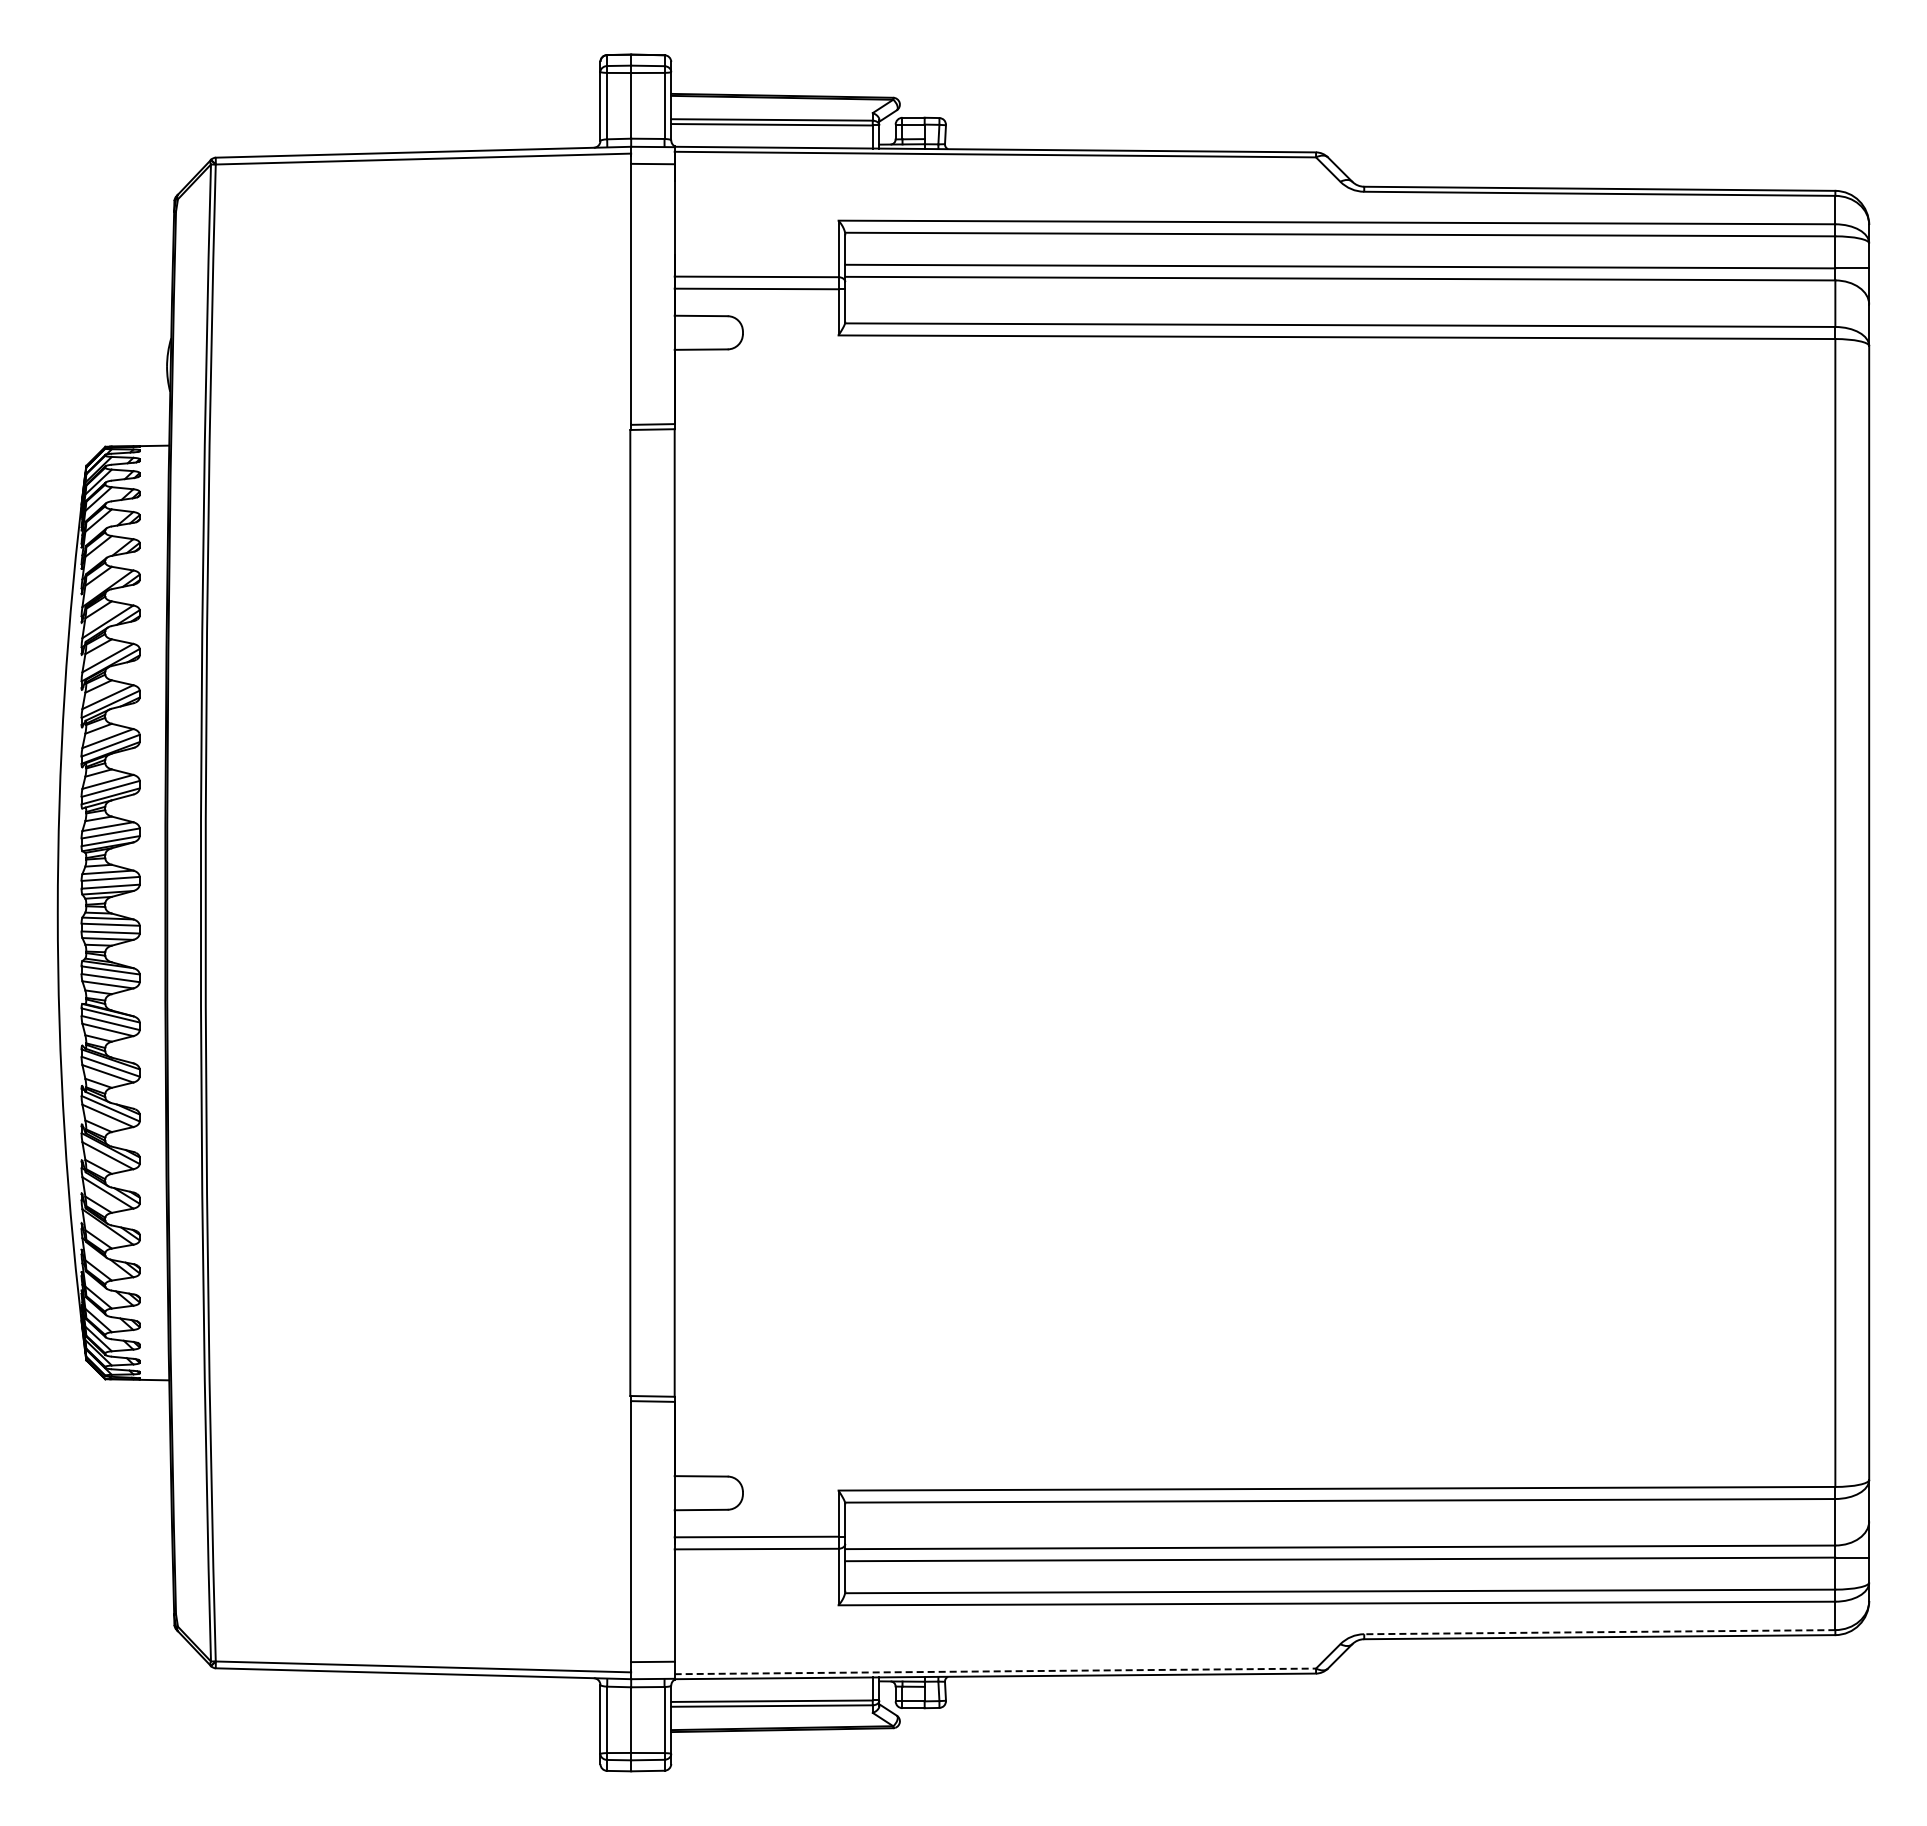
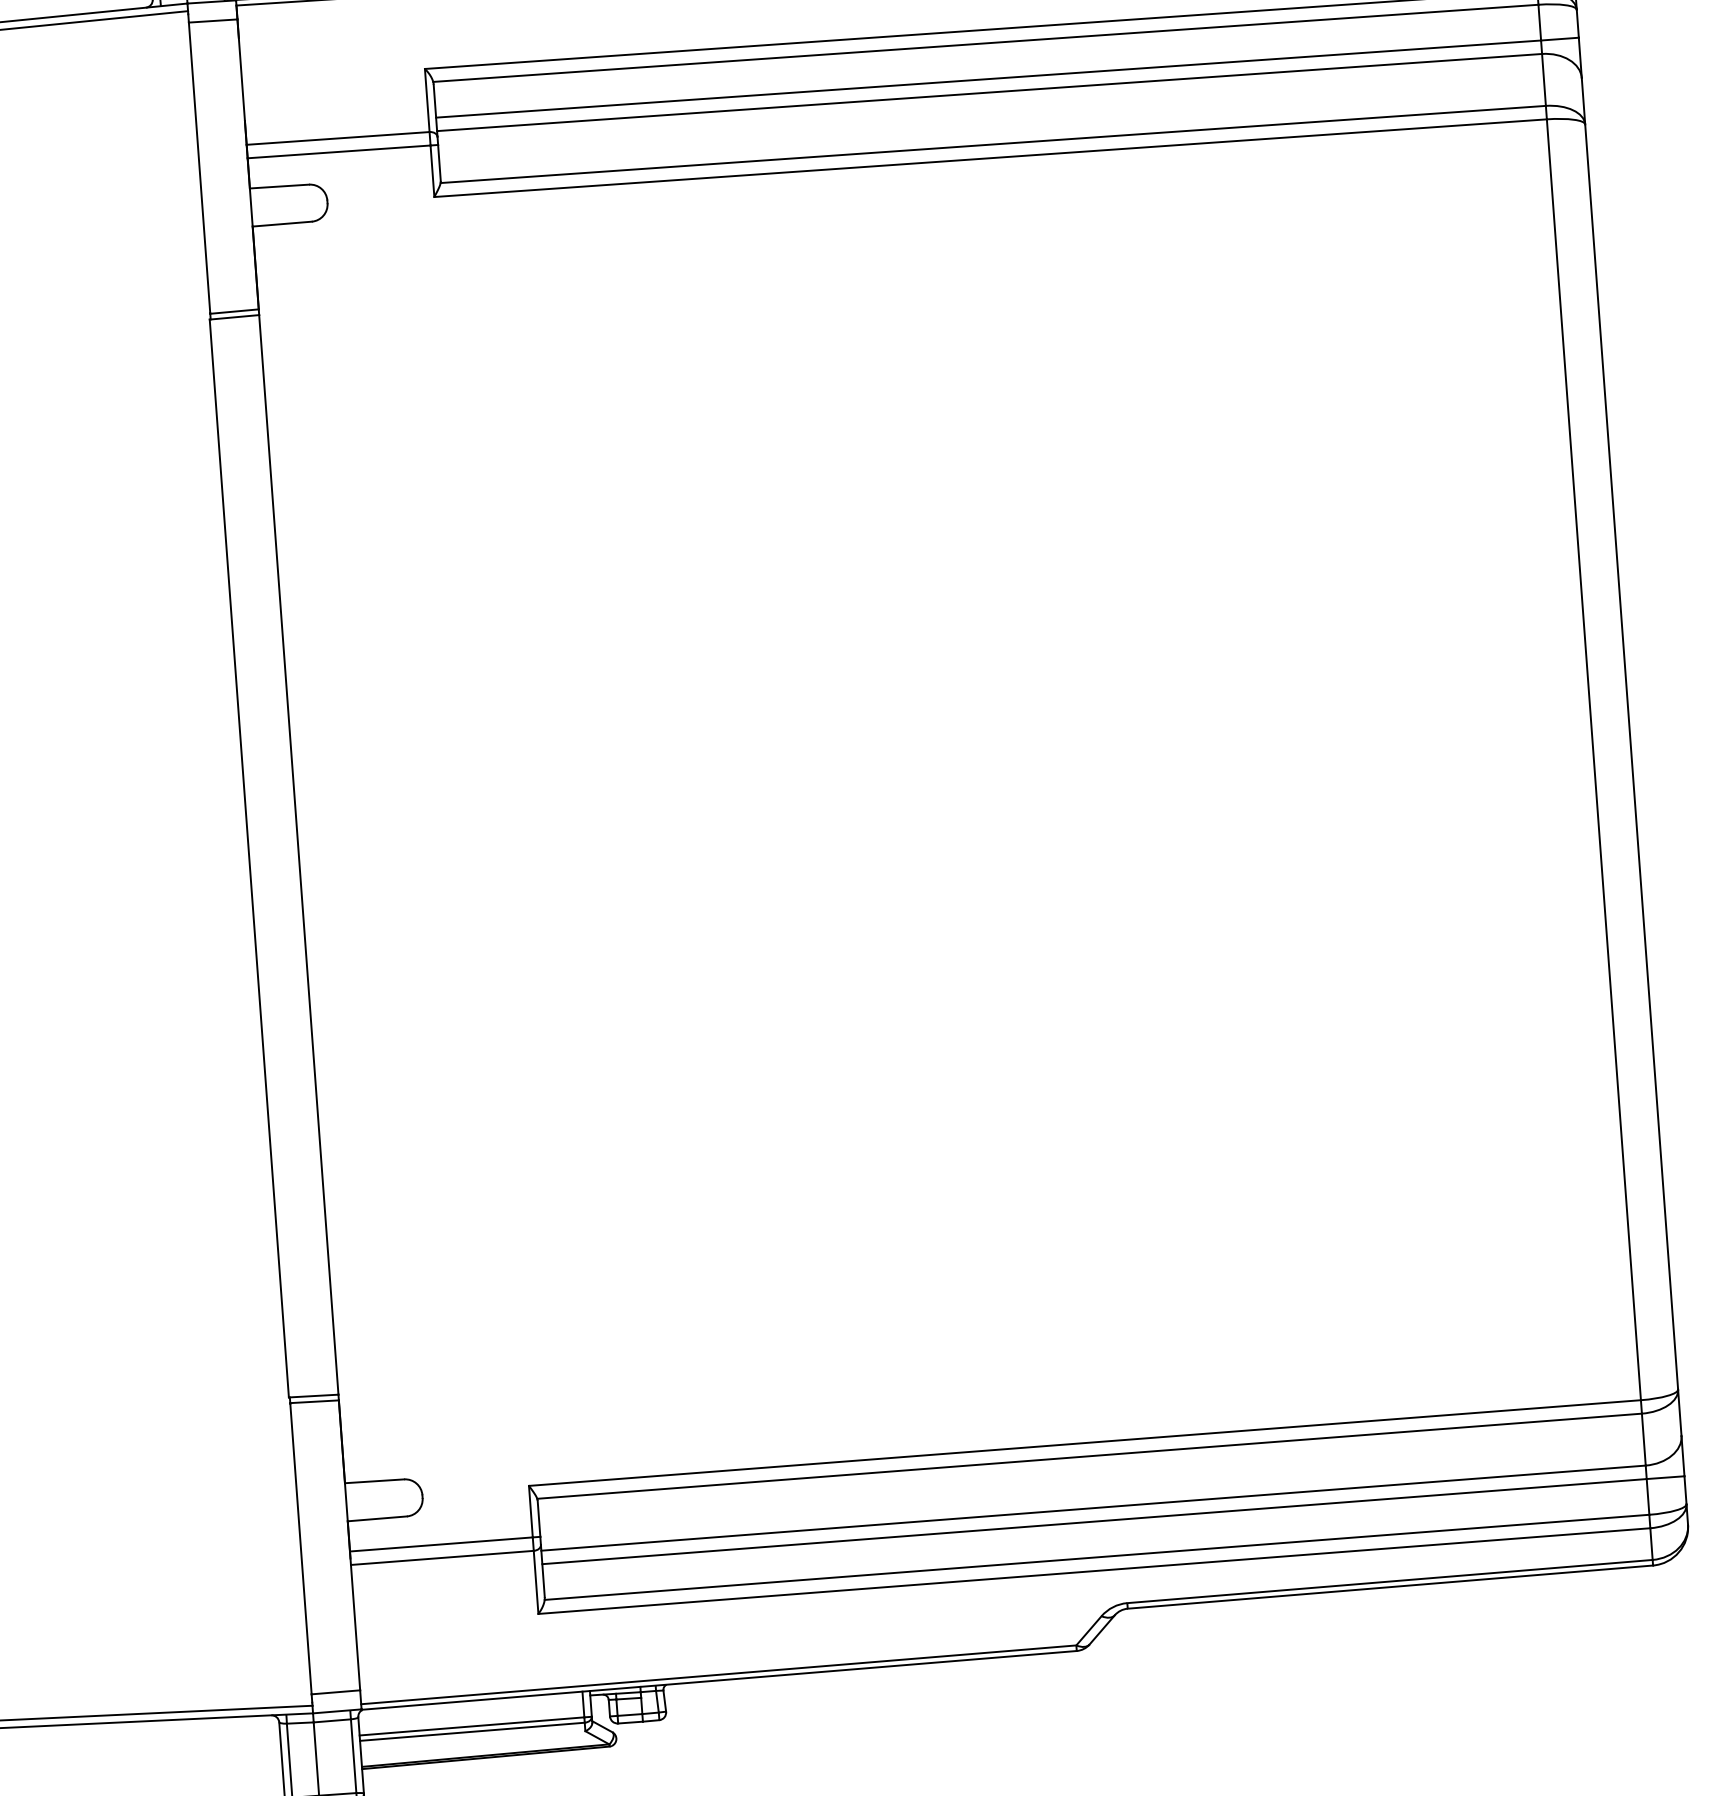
line: (1599, 1632) -> (1389, 1581), dashed -> solid
line: (995, 1671) -> (718, 1674), dashed -> solid

